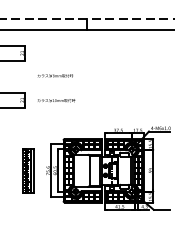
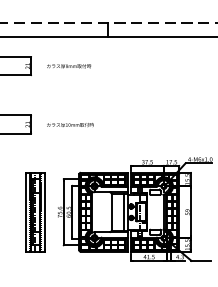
text: (54, 76) -> (68, 66), moved
part: (28, 170) -> (35, 212), size x1.43

